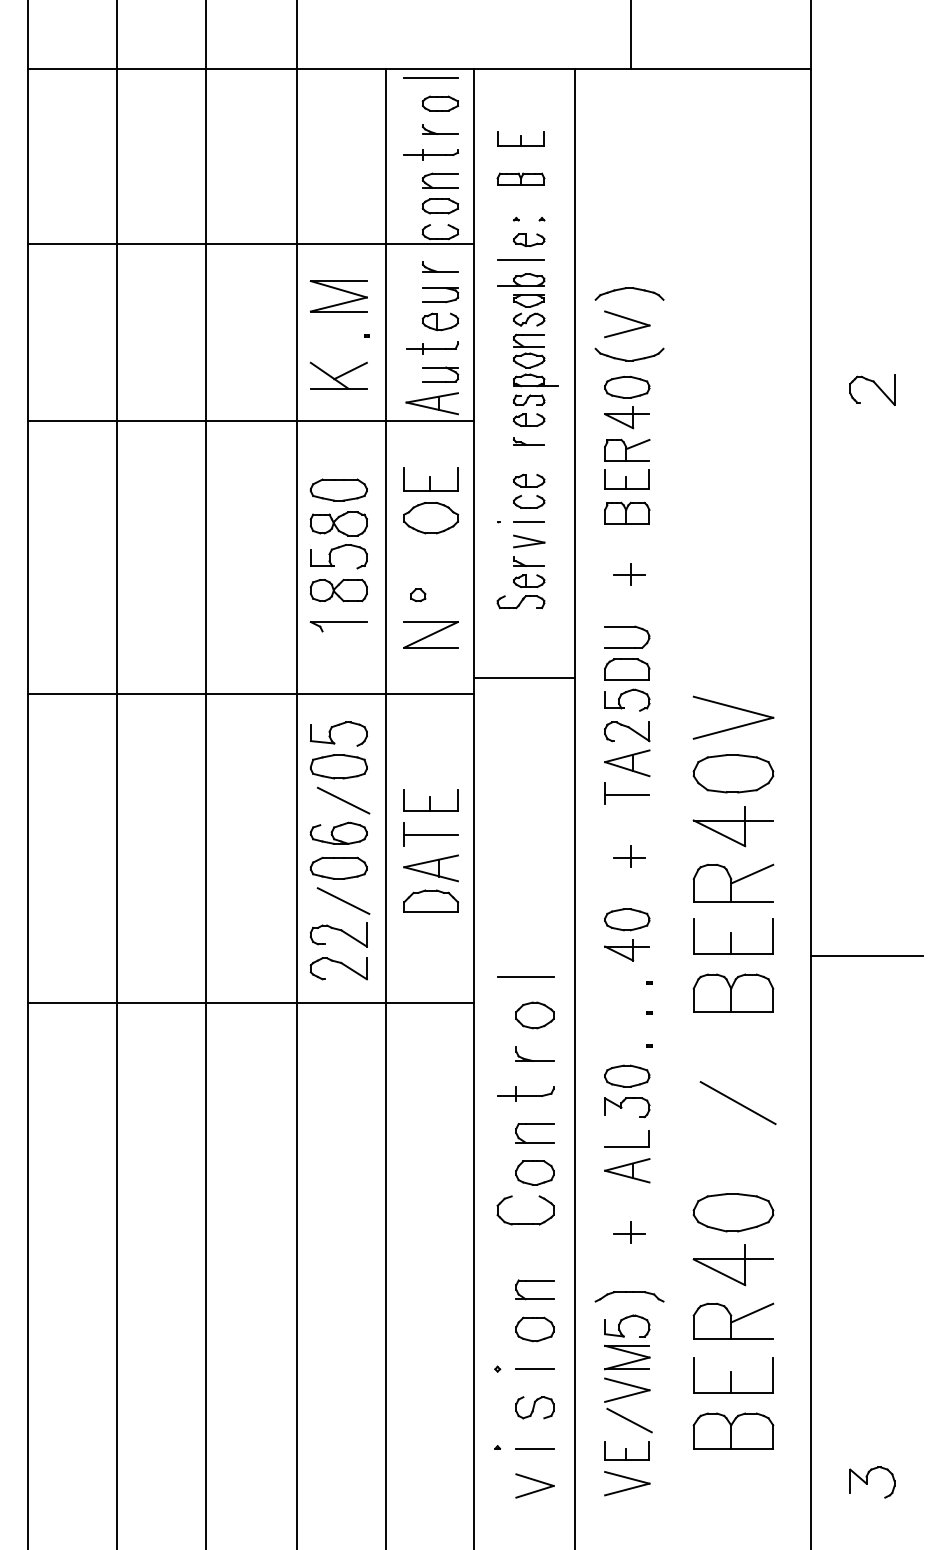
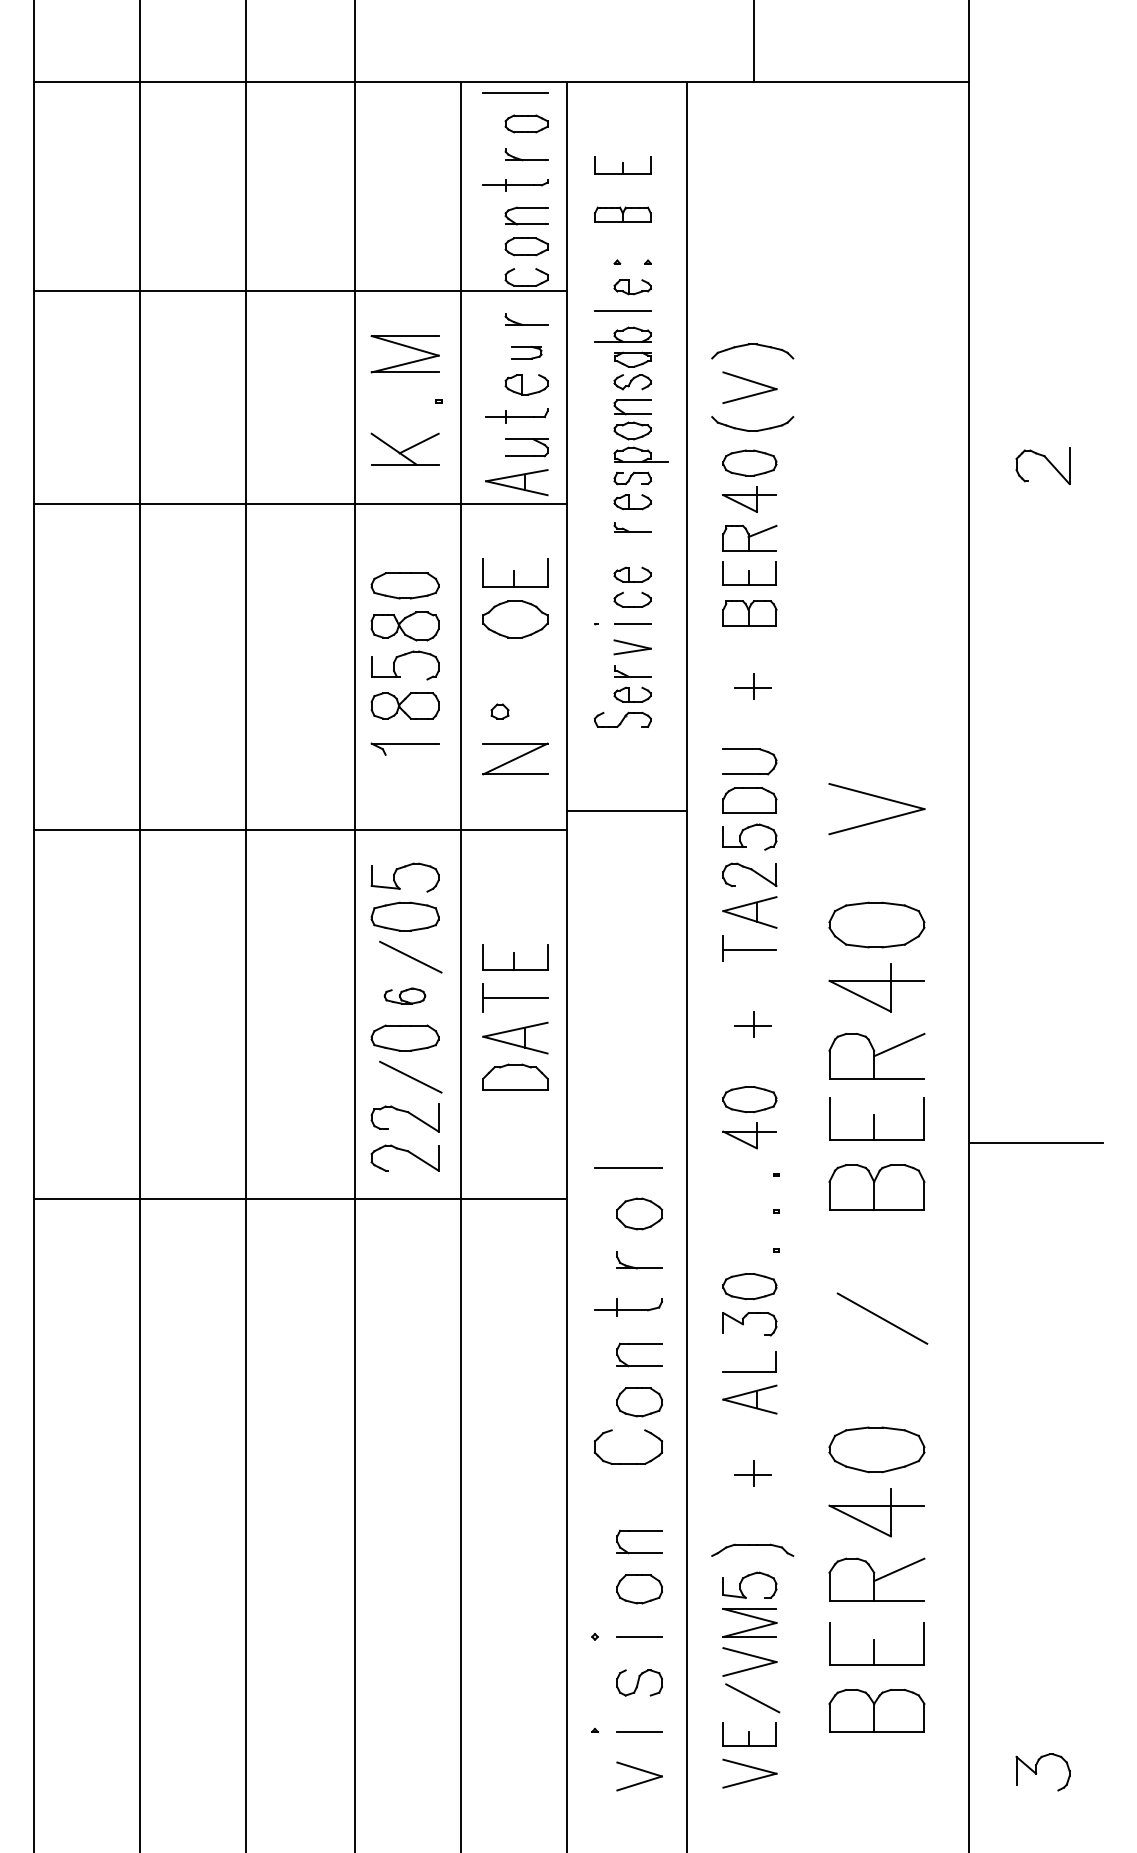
part: (440, 294) -> (526, 352), size x0.7
part: (737, 709) -> (881, 799), moved
part: (338, 832) -> (404, 995), size x0.6

